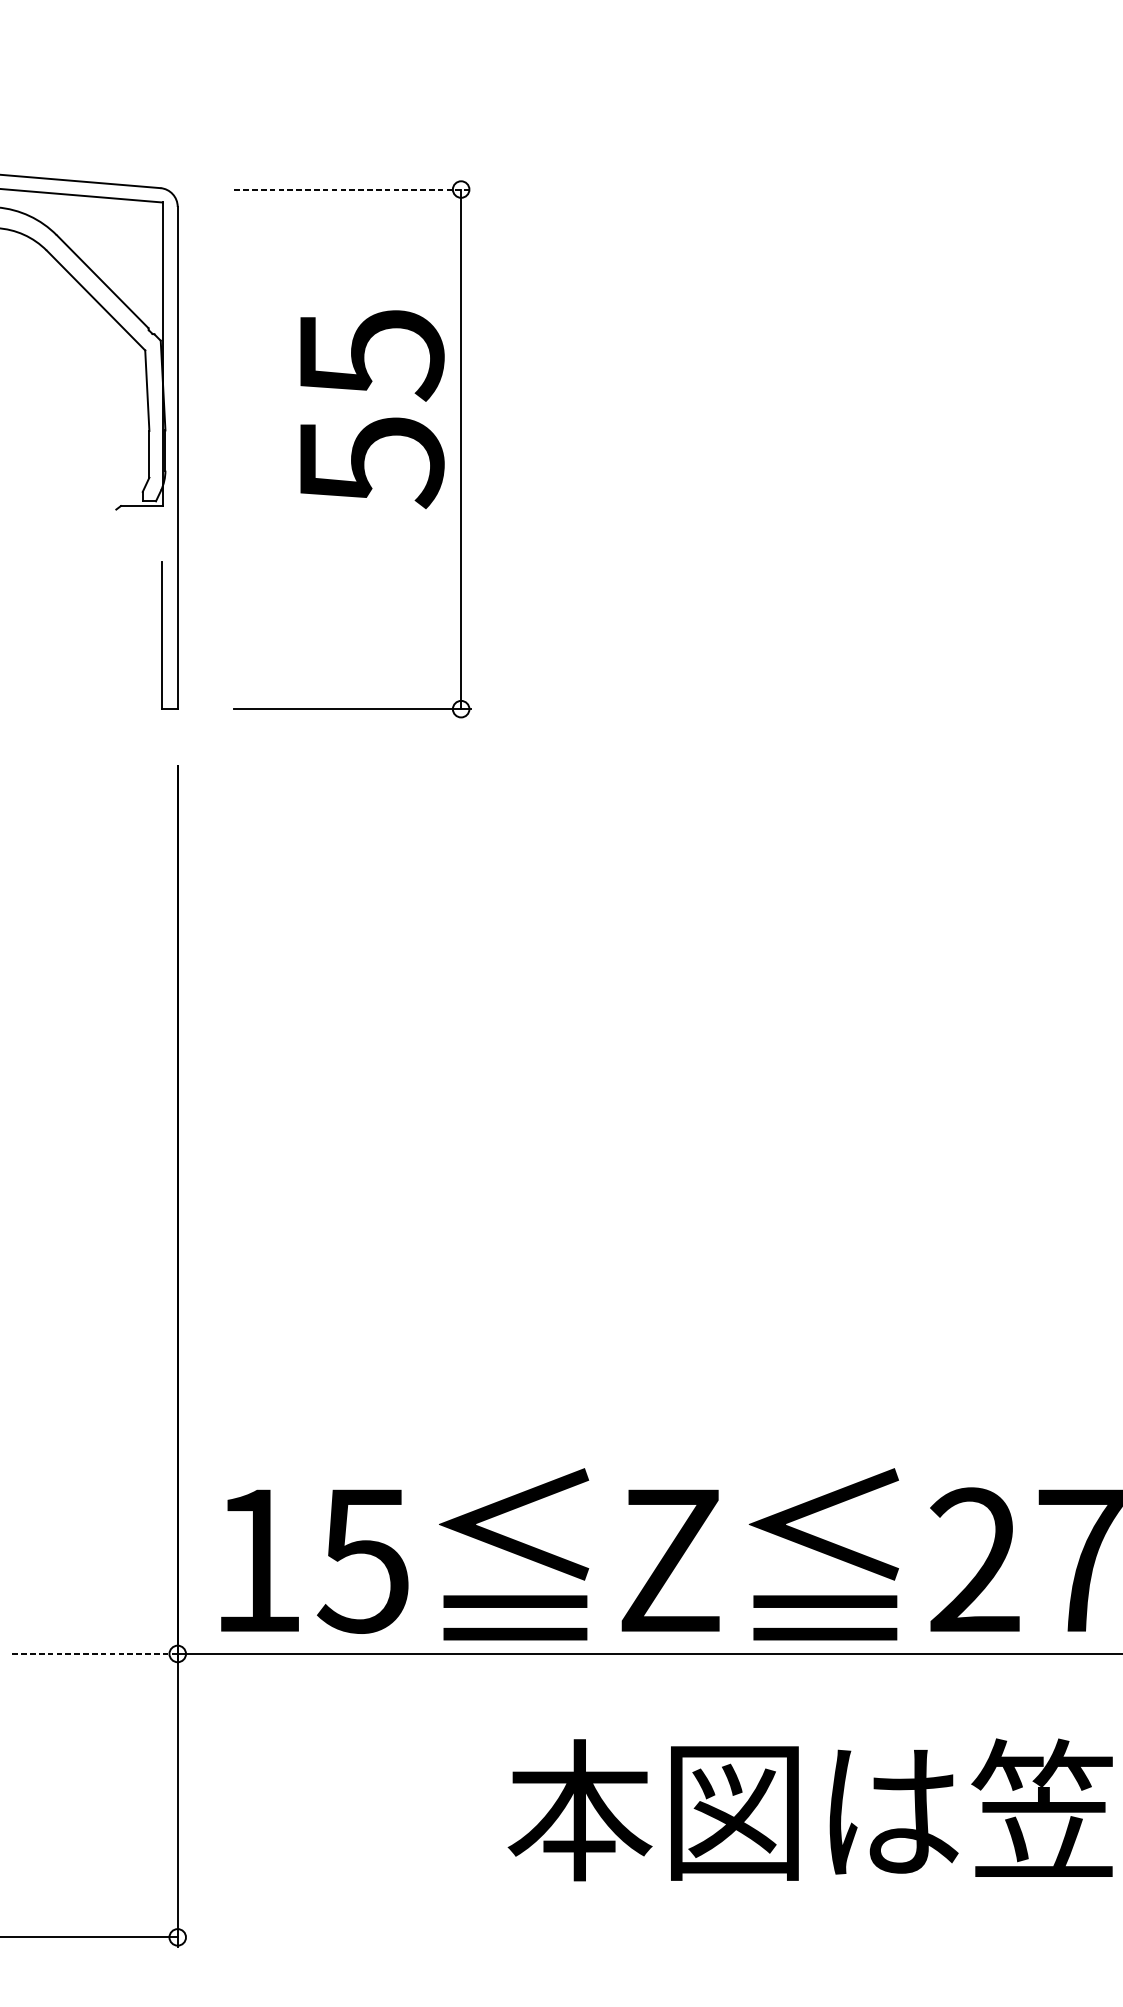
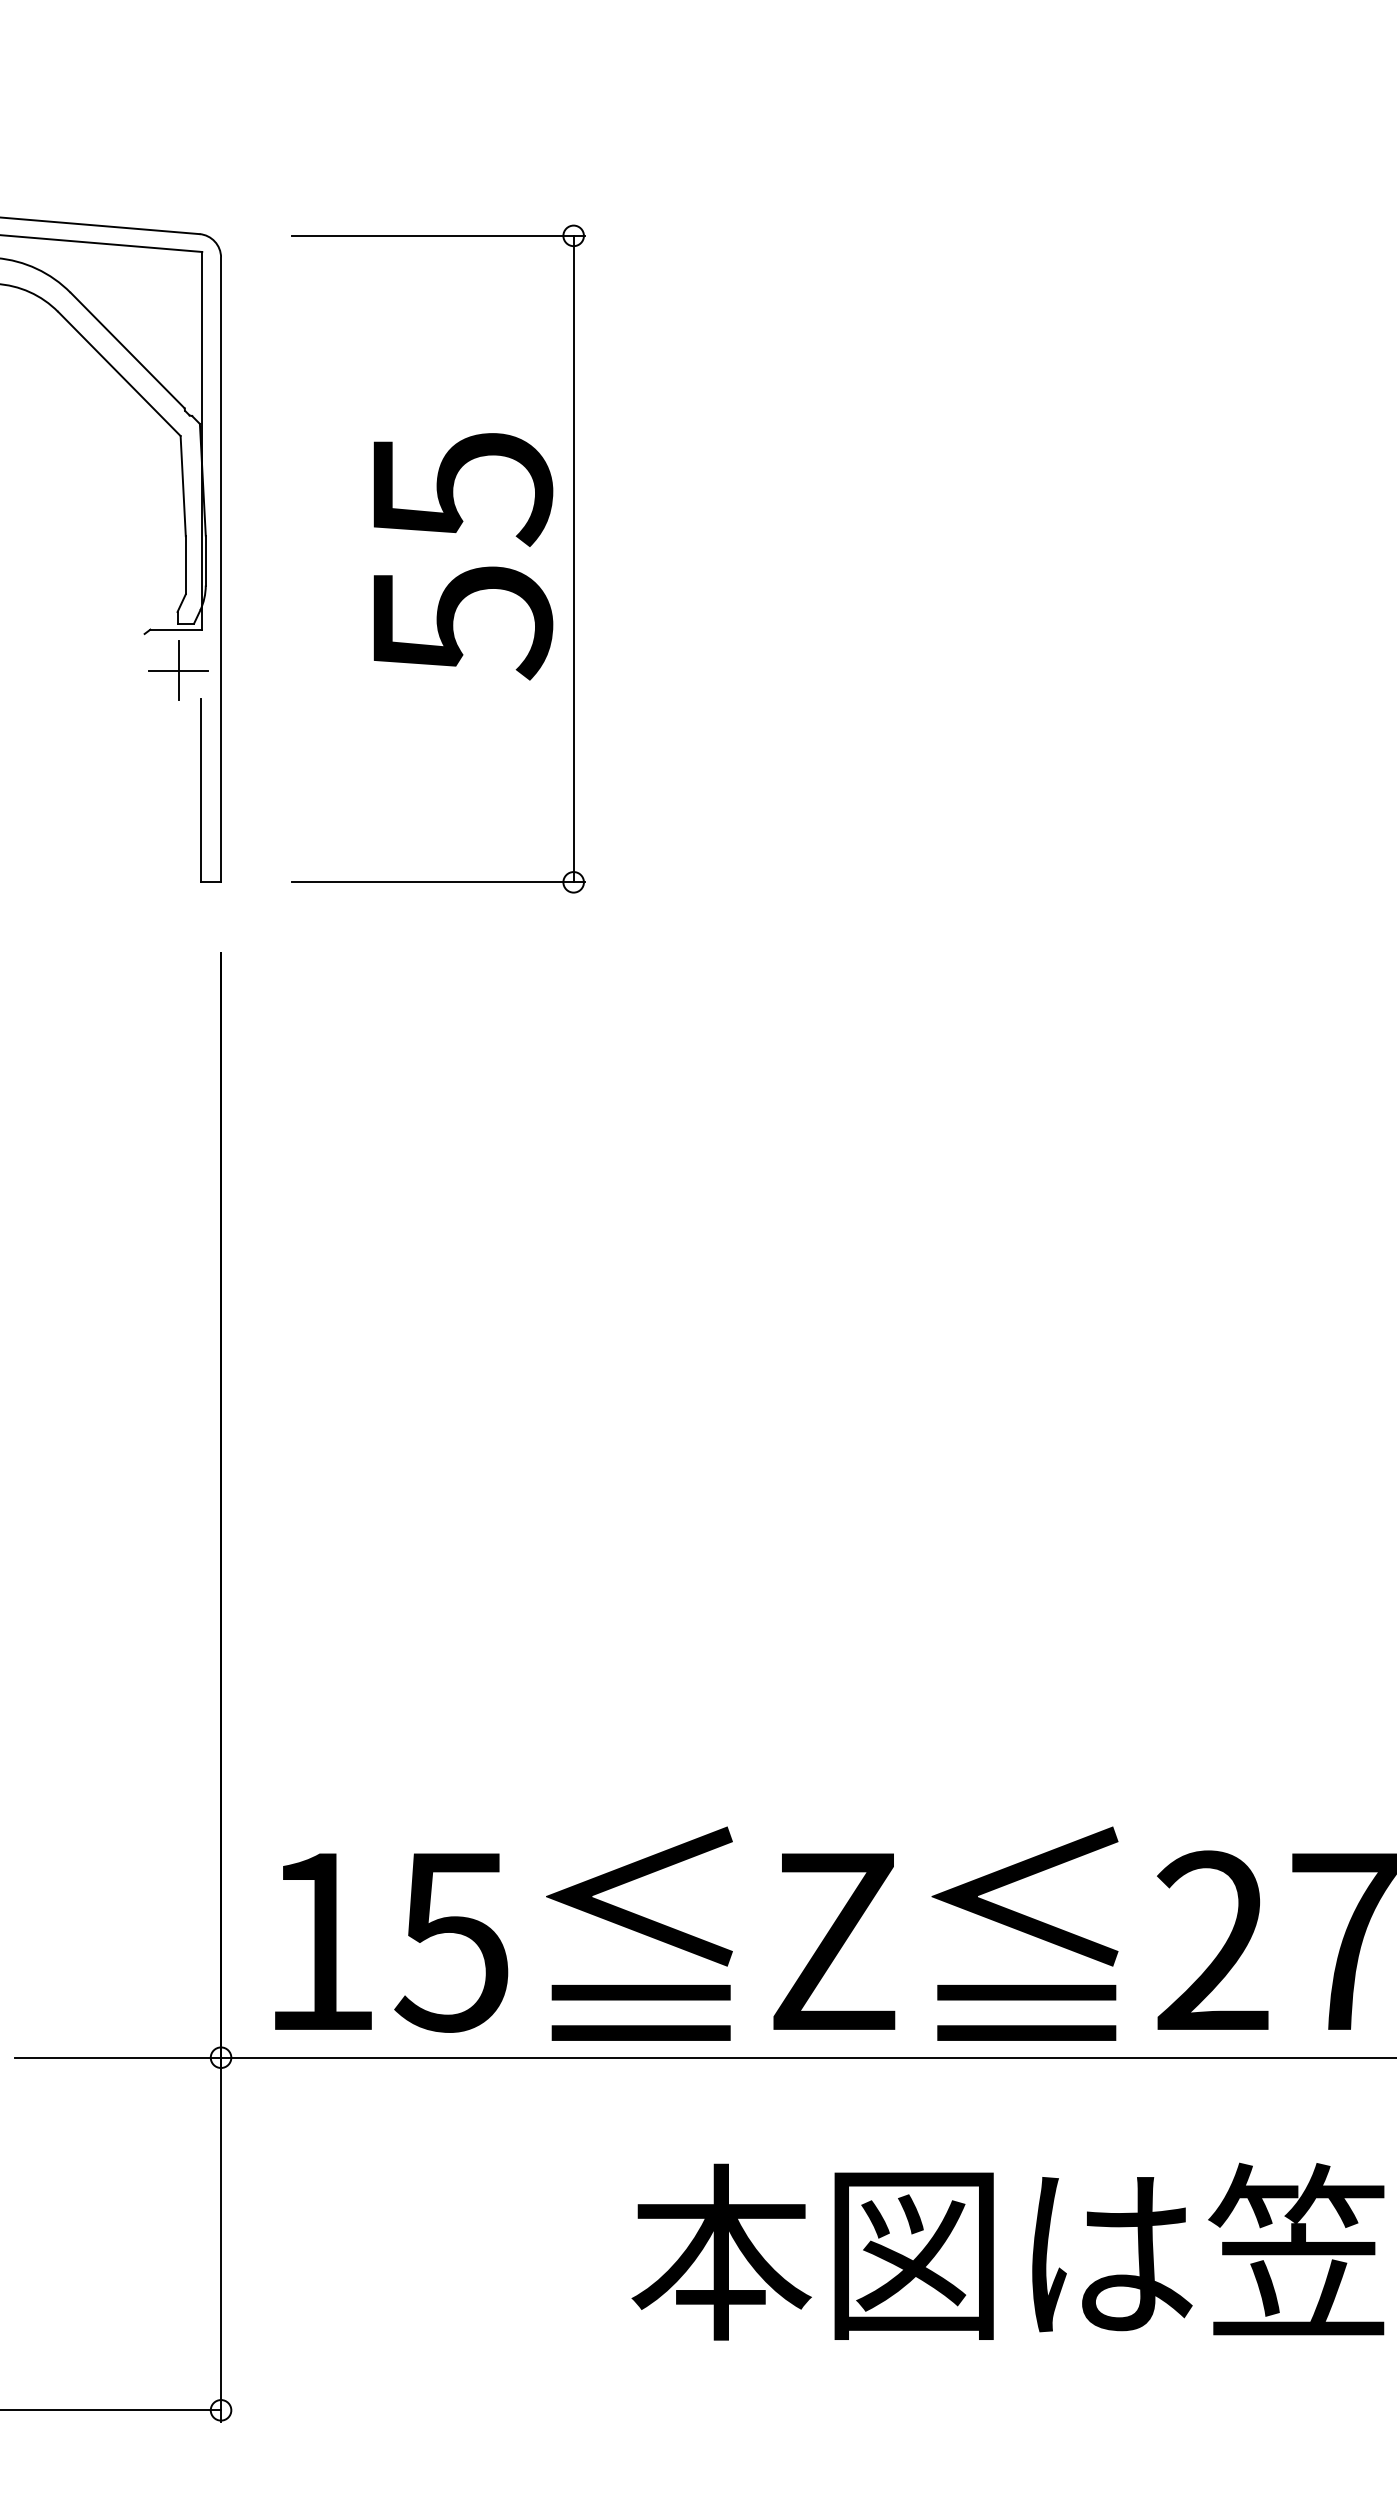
line: (352, 189) -> (438, 235), dashed -> solid
text: (372, 409) -> (463, 556), moved
part: (143, 538) -> (178, 670), added
line: (95, 1653) -> (118, 2057), dashed -> solid

